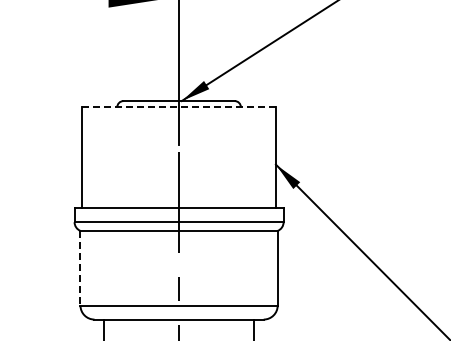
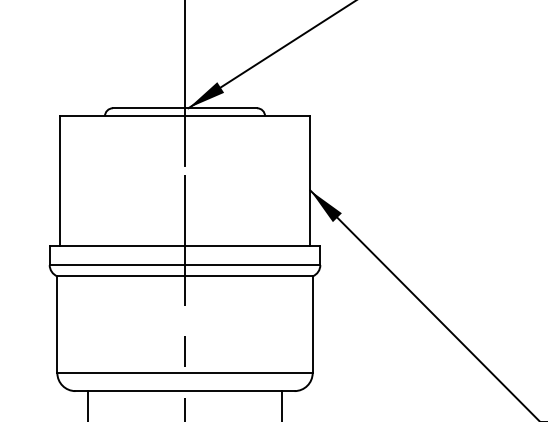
line: (179, 107) -> (185, 116), dashed -> solid
line: (80, 268) -> (57, 324), dashed -> solid

